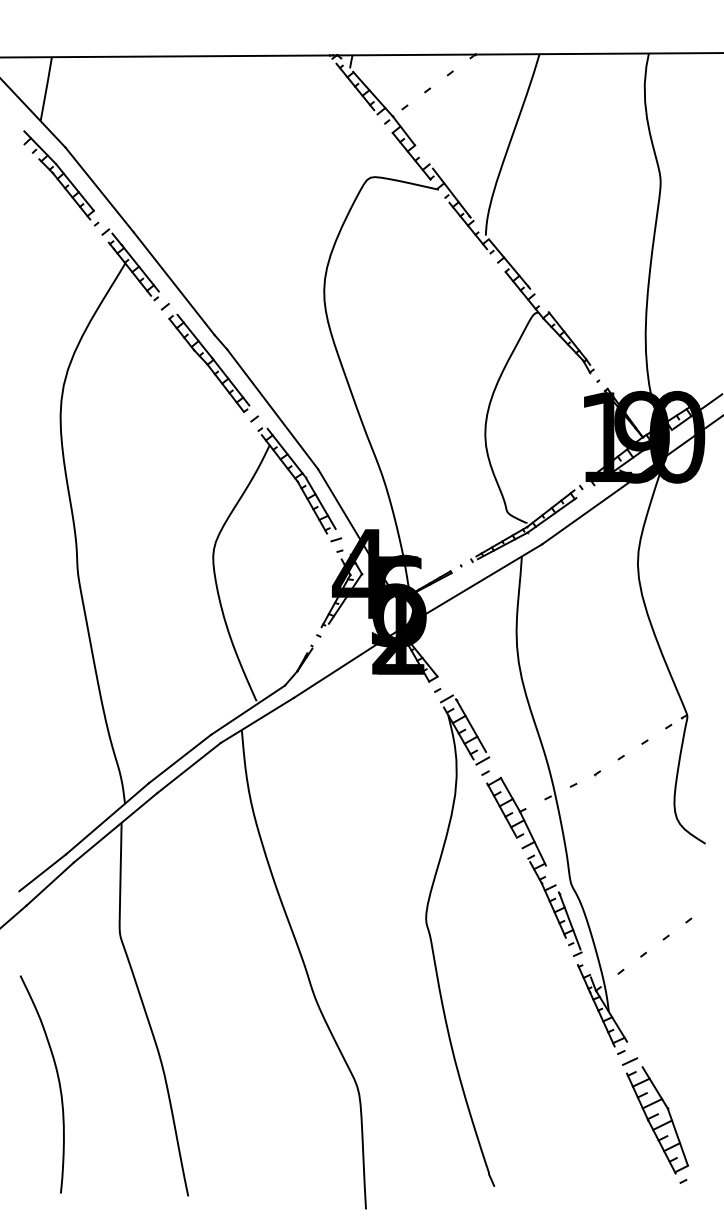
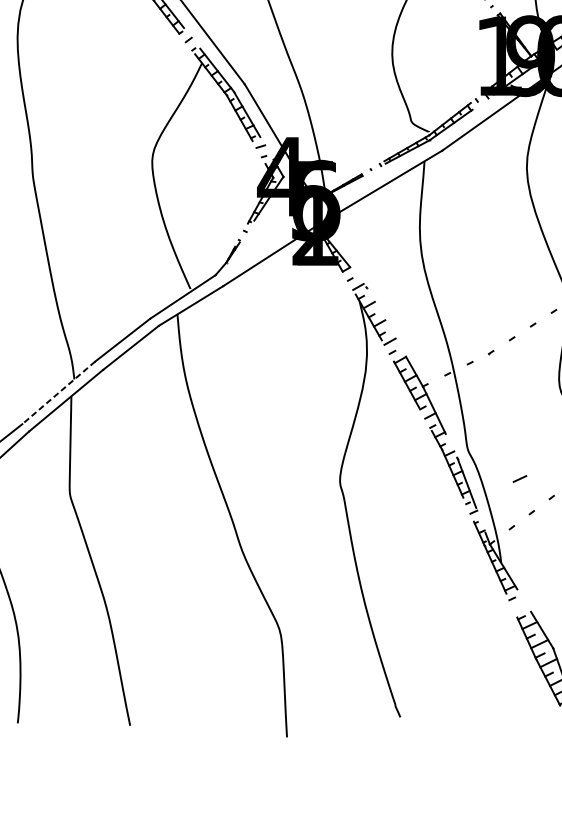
line: (471, 726) -> (380, 311), removed
line: (107, 818) -> (58, 392), solid -> dashed
line: (630, 1061) -> (520, 478), moved

